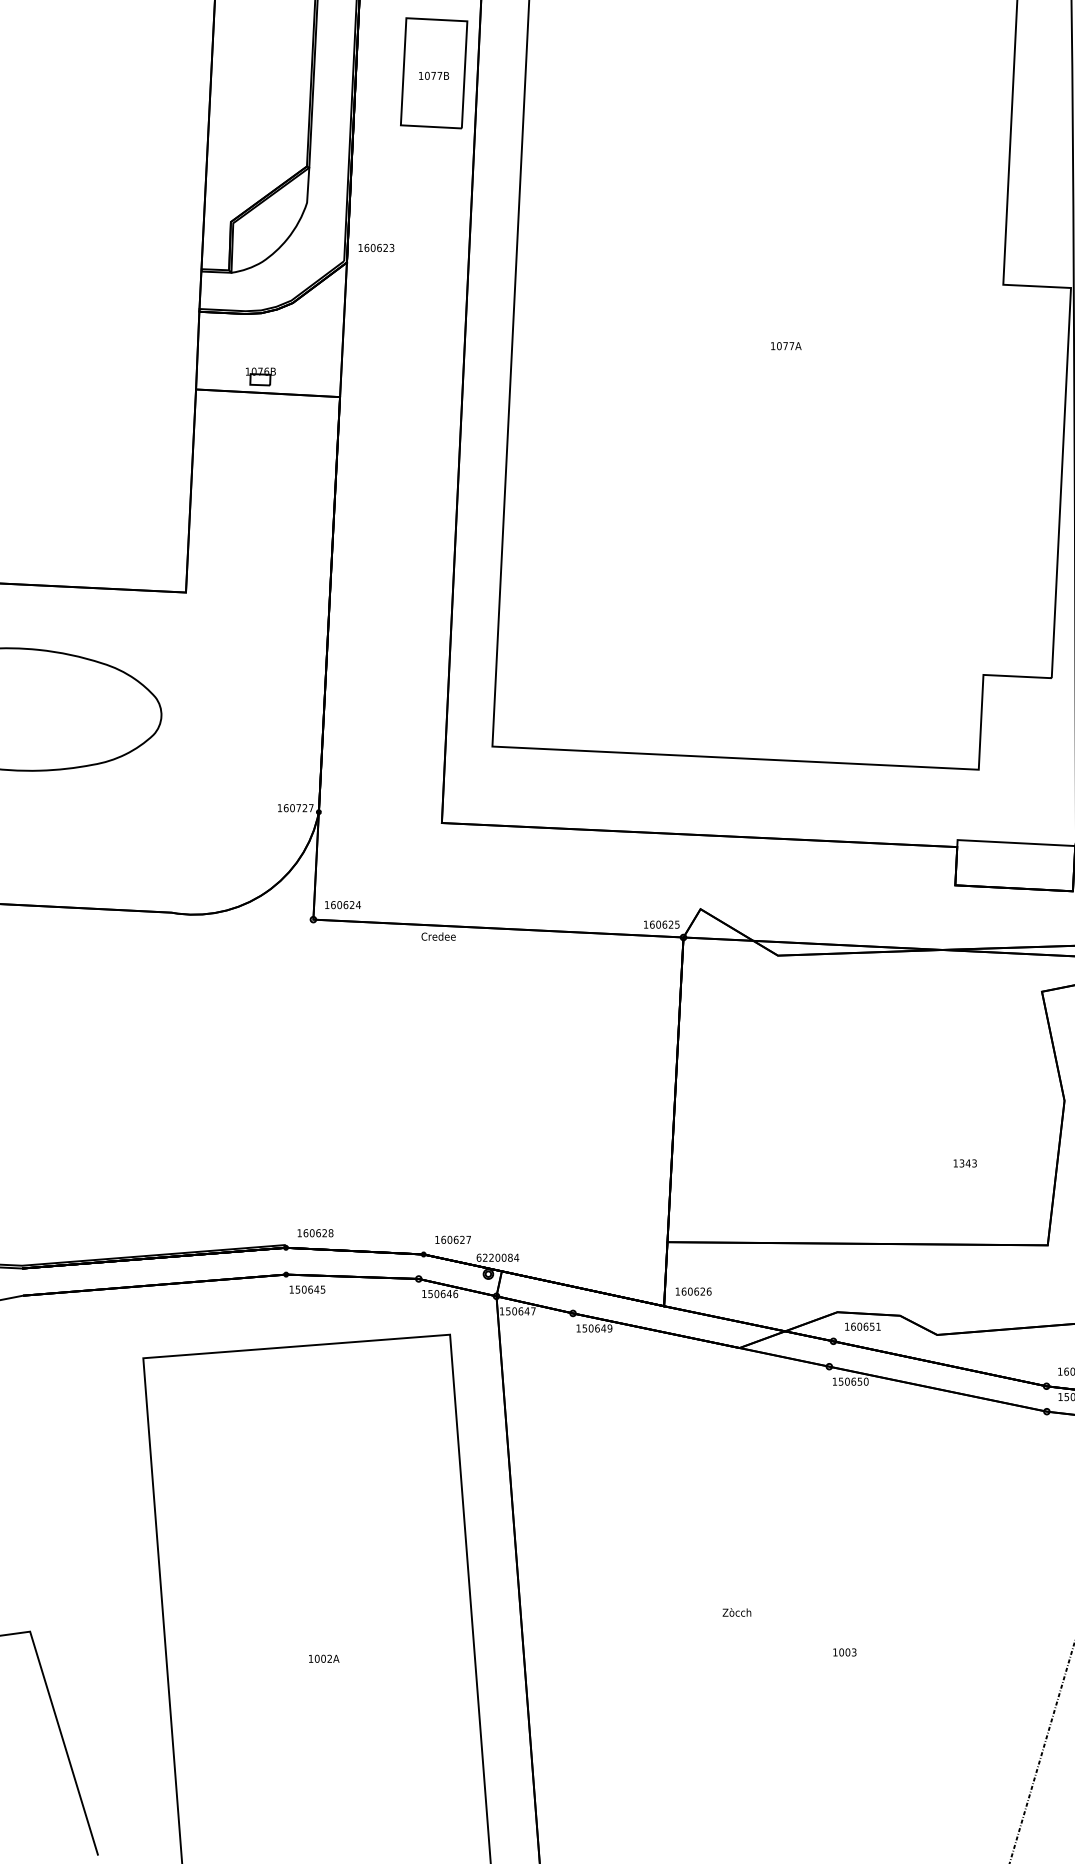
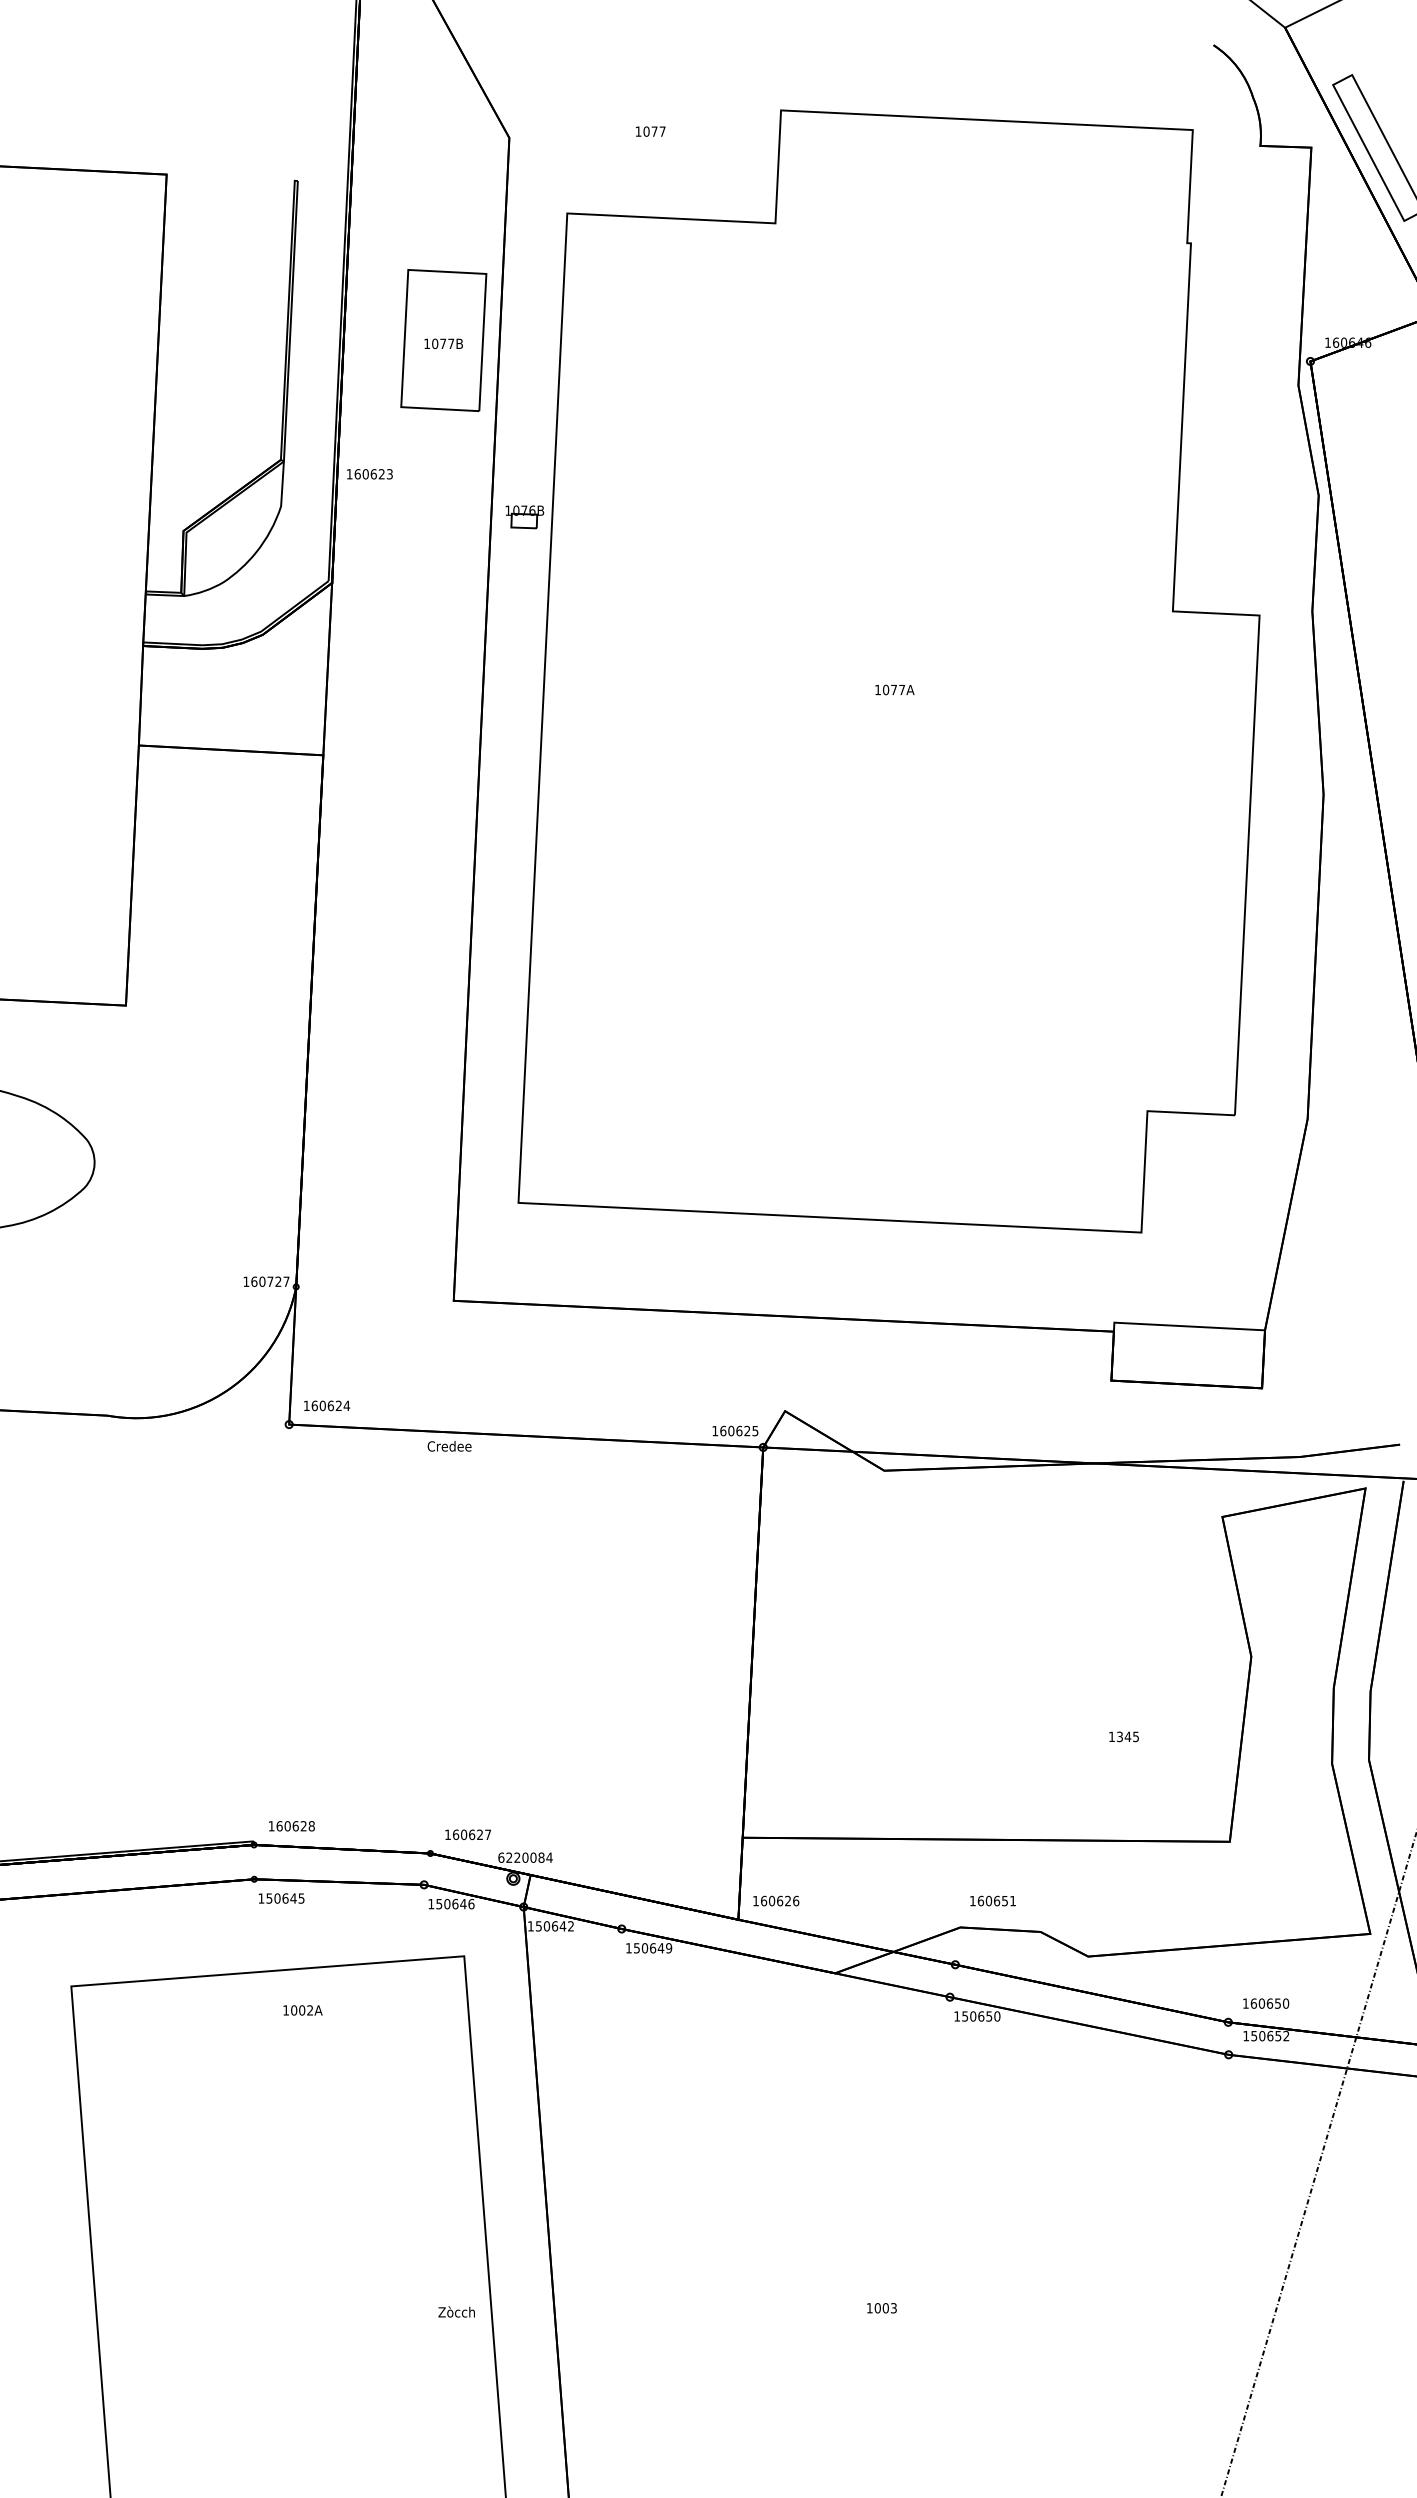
text: (376, 248) -> (369, 474), moved
part: (260, 376) -> (524, 517), moved
text: (974, 1162) -> (1135, 1735), 1343 -> 1345
text: (533, 1311) -> (570, 1926), 150647 -> 150642
text: (862, 1326) -> (992, 1900), moved
text: (736, 1612) -> (456, 2311), moved
text: (844, 1652) -> (881, 2308), moved
text: (323, 1658) -> (302, 2010), moved

